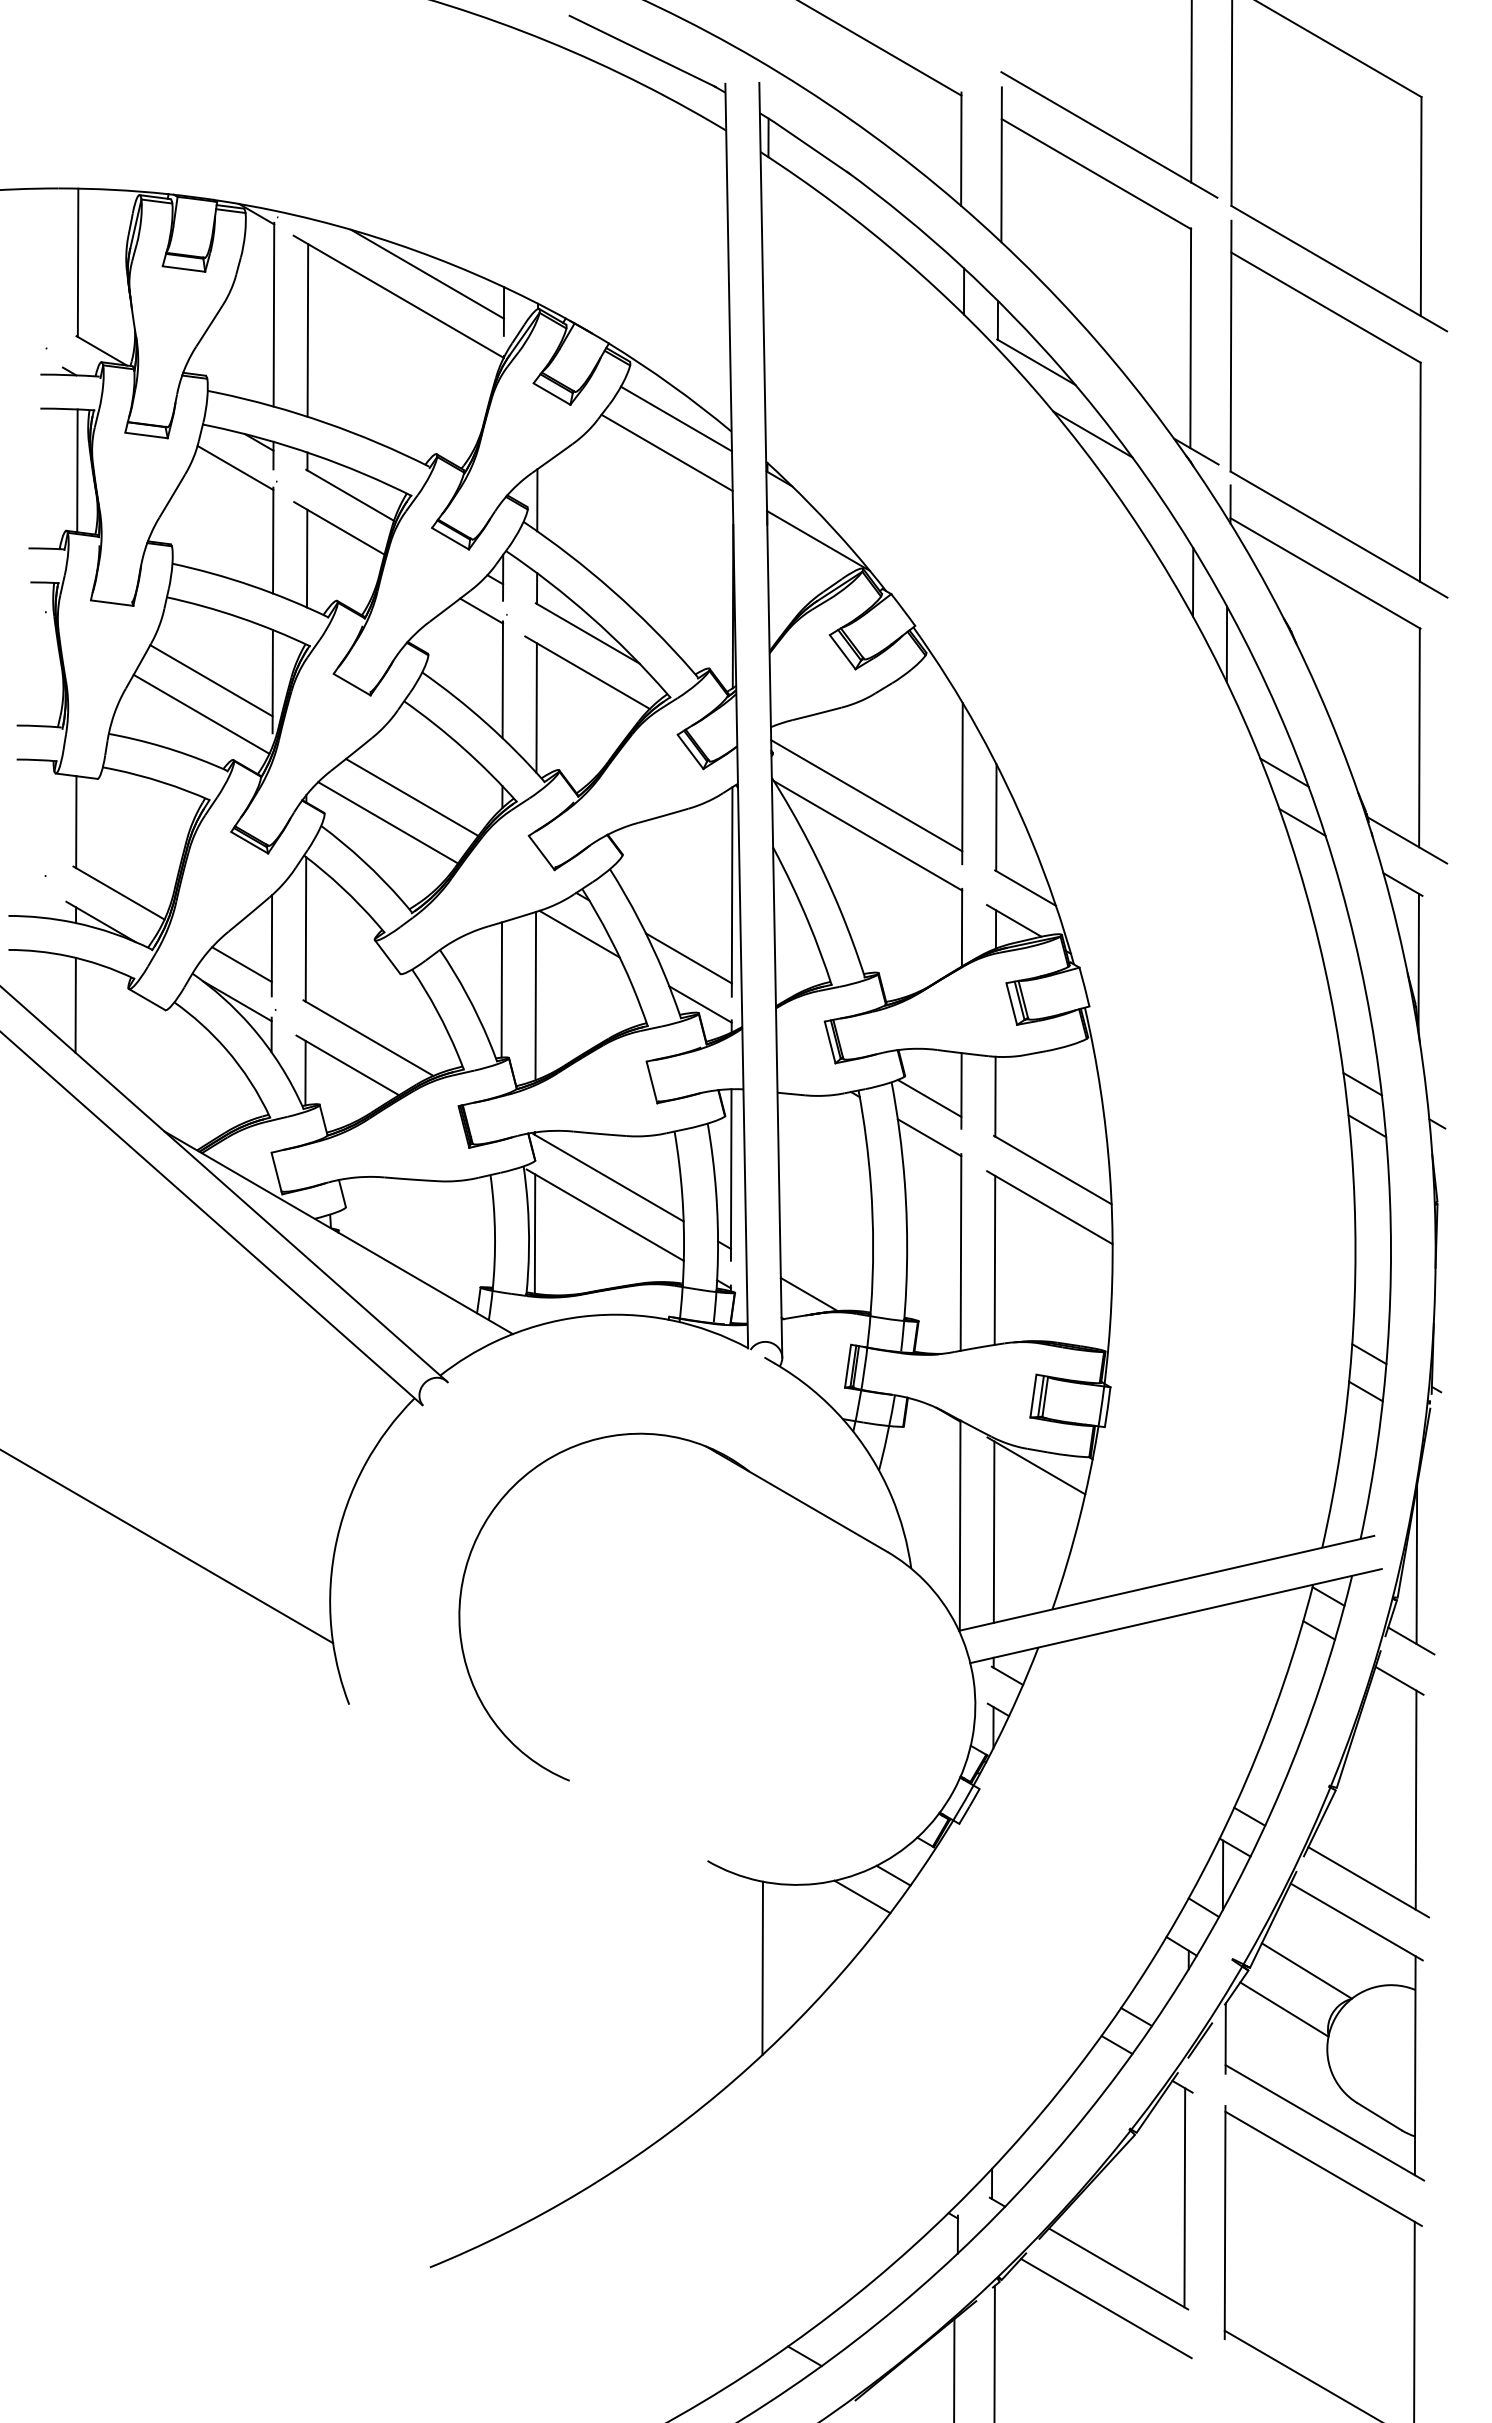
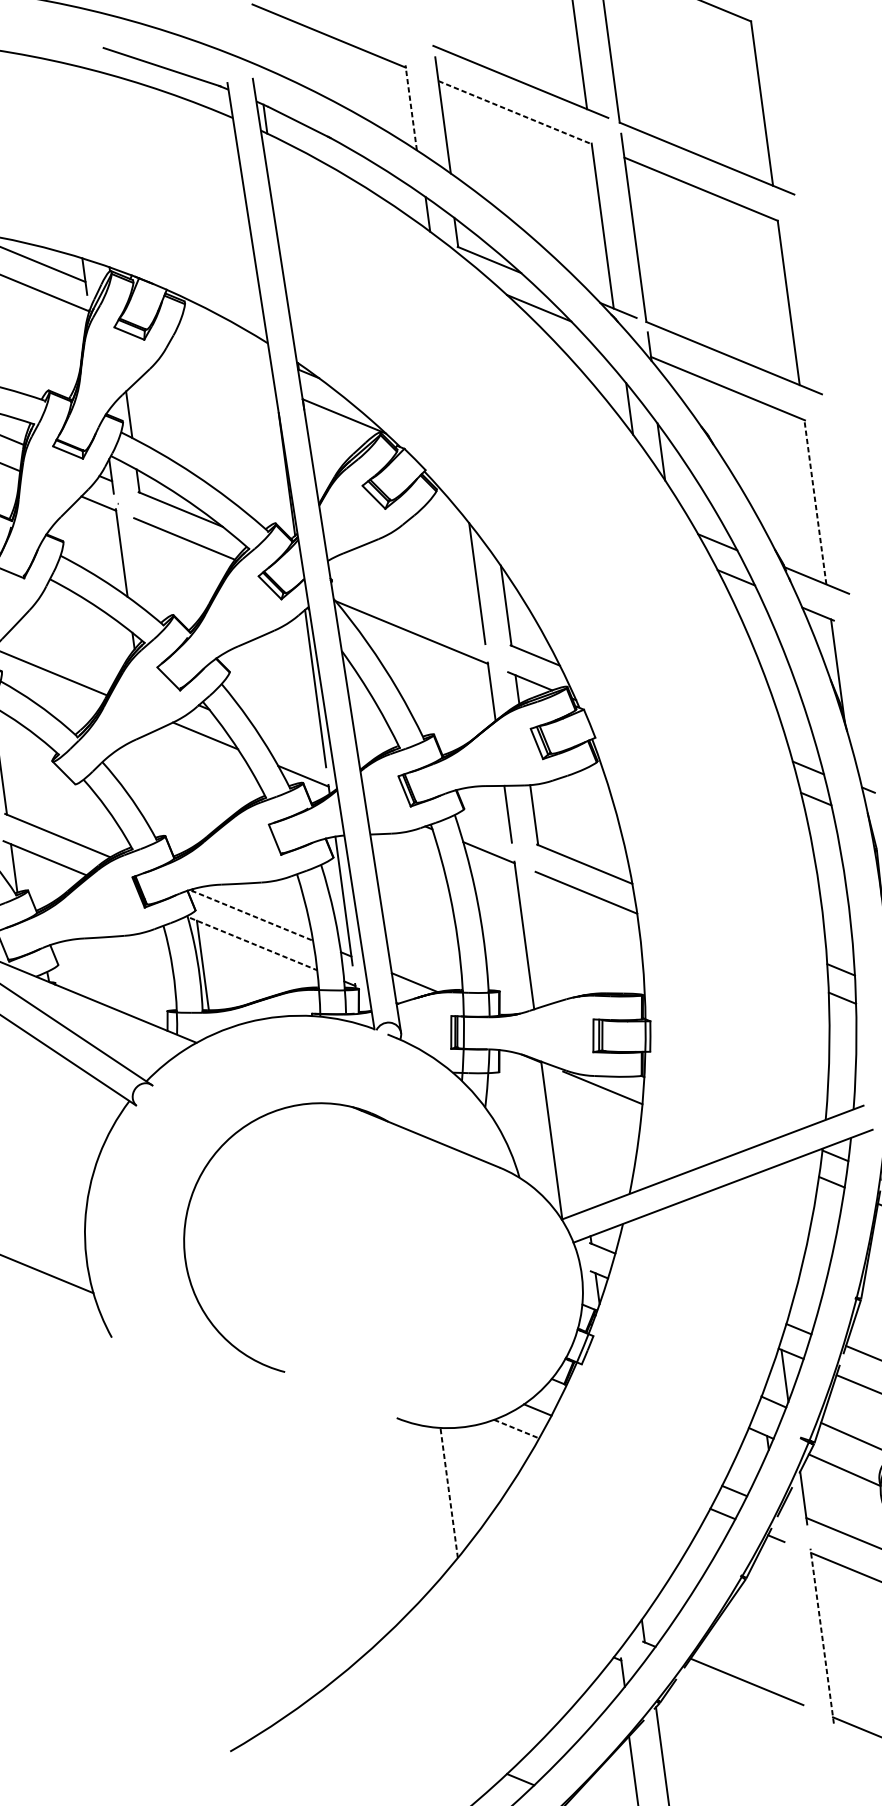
line: (961, 149) -> (411, 108), solid -> dashed
line: (1096, 174) -> (515, 112), solid -> dashed
line: (675, 418) -> (224, 339), removed
line: (666, 452) -> (221, 365), removed
line: (536, 707) -> (149, 570), removed
line: (1419, 737) -> (815, 502), solid -> dashed
line: (866, 795) -> (406, 602), removed
line: (412, 797) -> (66, 650), removed
line: (688, 958) -> (289, 743), removed
line: (501, 989) -> (152, 785), removed
line: (535, 995) -> (178, 786), removed
line: (929, 1098) -> (484, 823), removed
line: (608, 1177) -> (252, 915), solid -> dashed
line: (605, 1215) -> (253, 944), solid -> dashed
line: (994, 1259) -> (550, 937), removed
line: (993, 1531) -> (577, 1141), removed
line: (862, 1897) -> (516, 1429), solid -> dashed
line: (762, 1968) -> (449, 1493), solid -> dashed
line: (1184, 2197) -> (789, 1621), removed
line: (1225, 2222) -> (822, 1636), solid -> dashed
line: (1106, 2308) -> (742, 1712), removed

